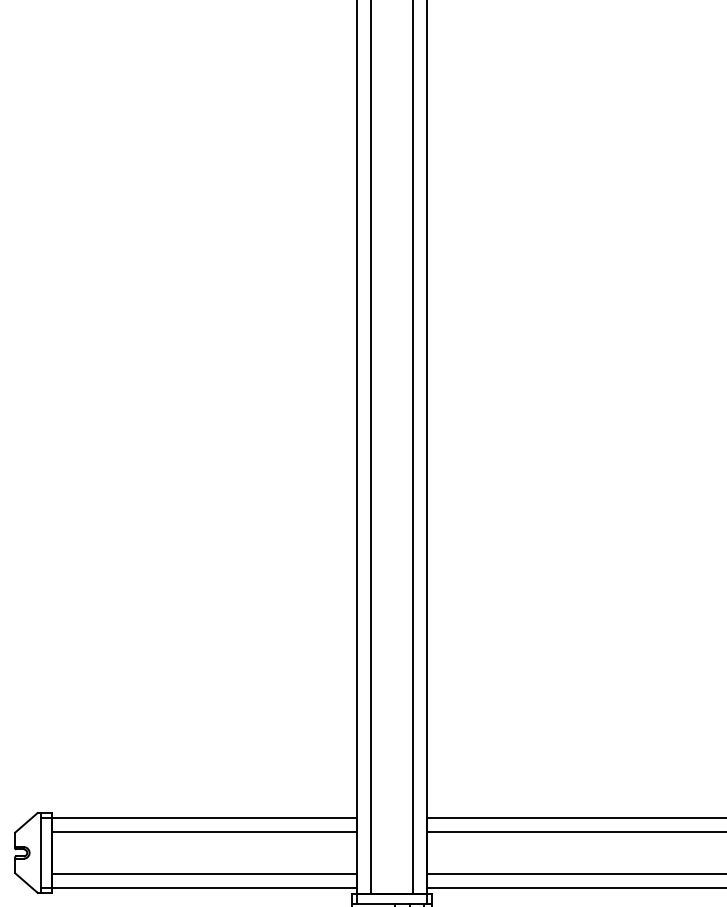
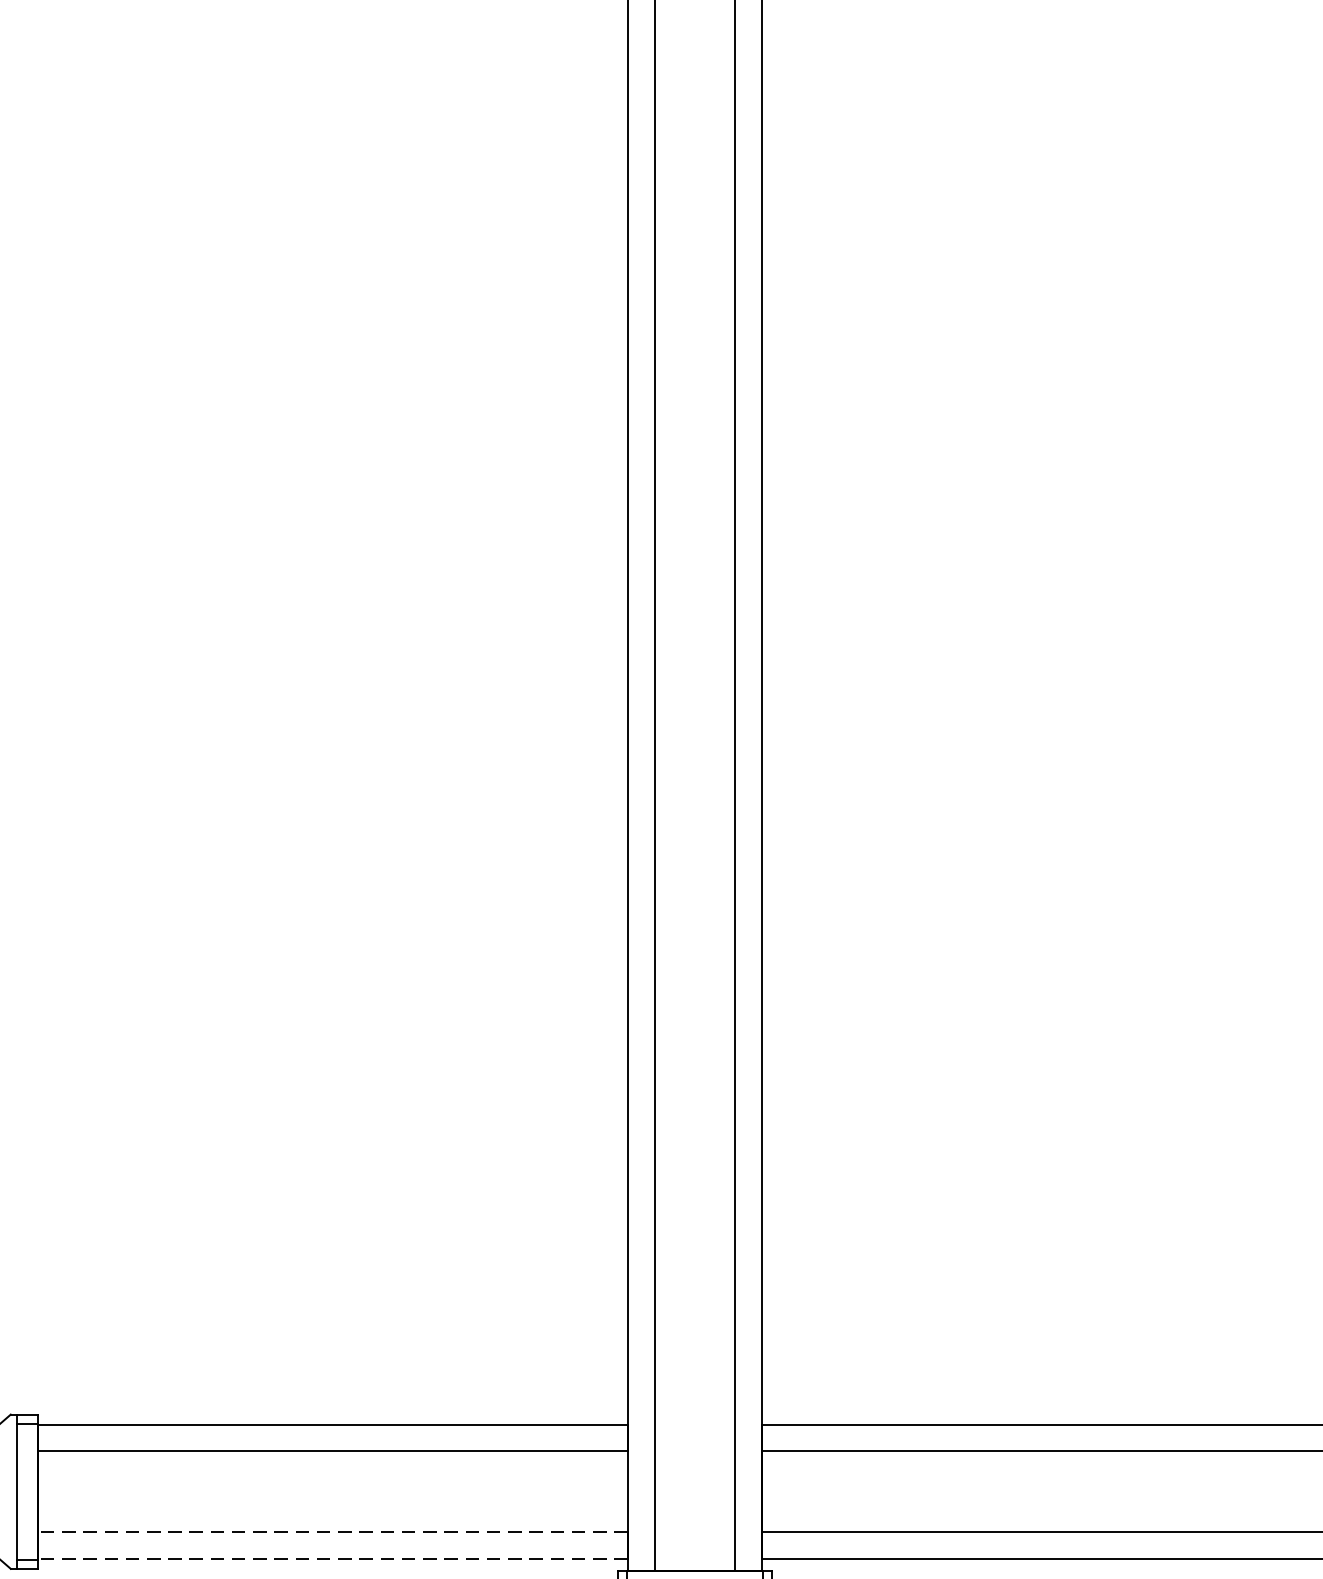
line: (204, 873) -> (332, 1531), solid -> dashed
line: (204, 887) -> (332, 1558), solid -> dashed

